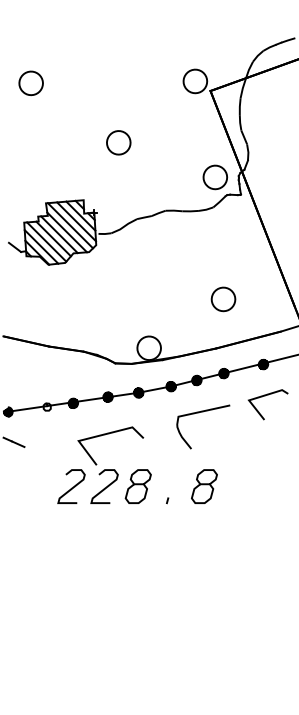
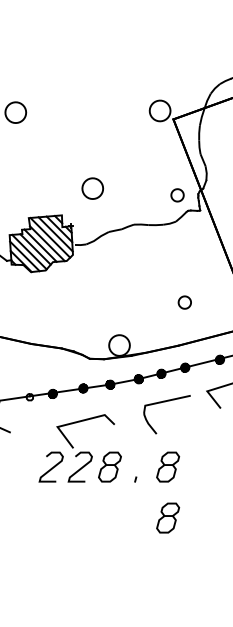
part: (118, 142) -> (92, 188), moved
part: (214, 177) -> (176, 195), size x0.6
part: (223, 299) -> (184, 302), size x0.6
curve: (204, 543) -> (168, 517), added

